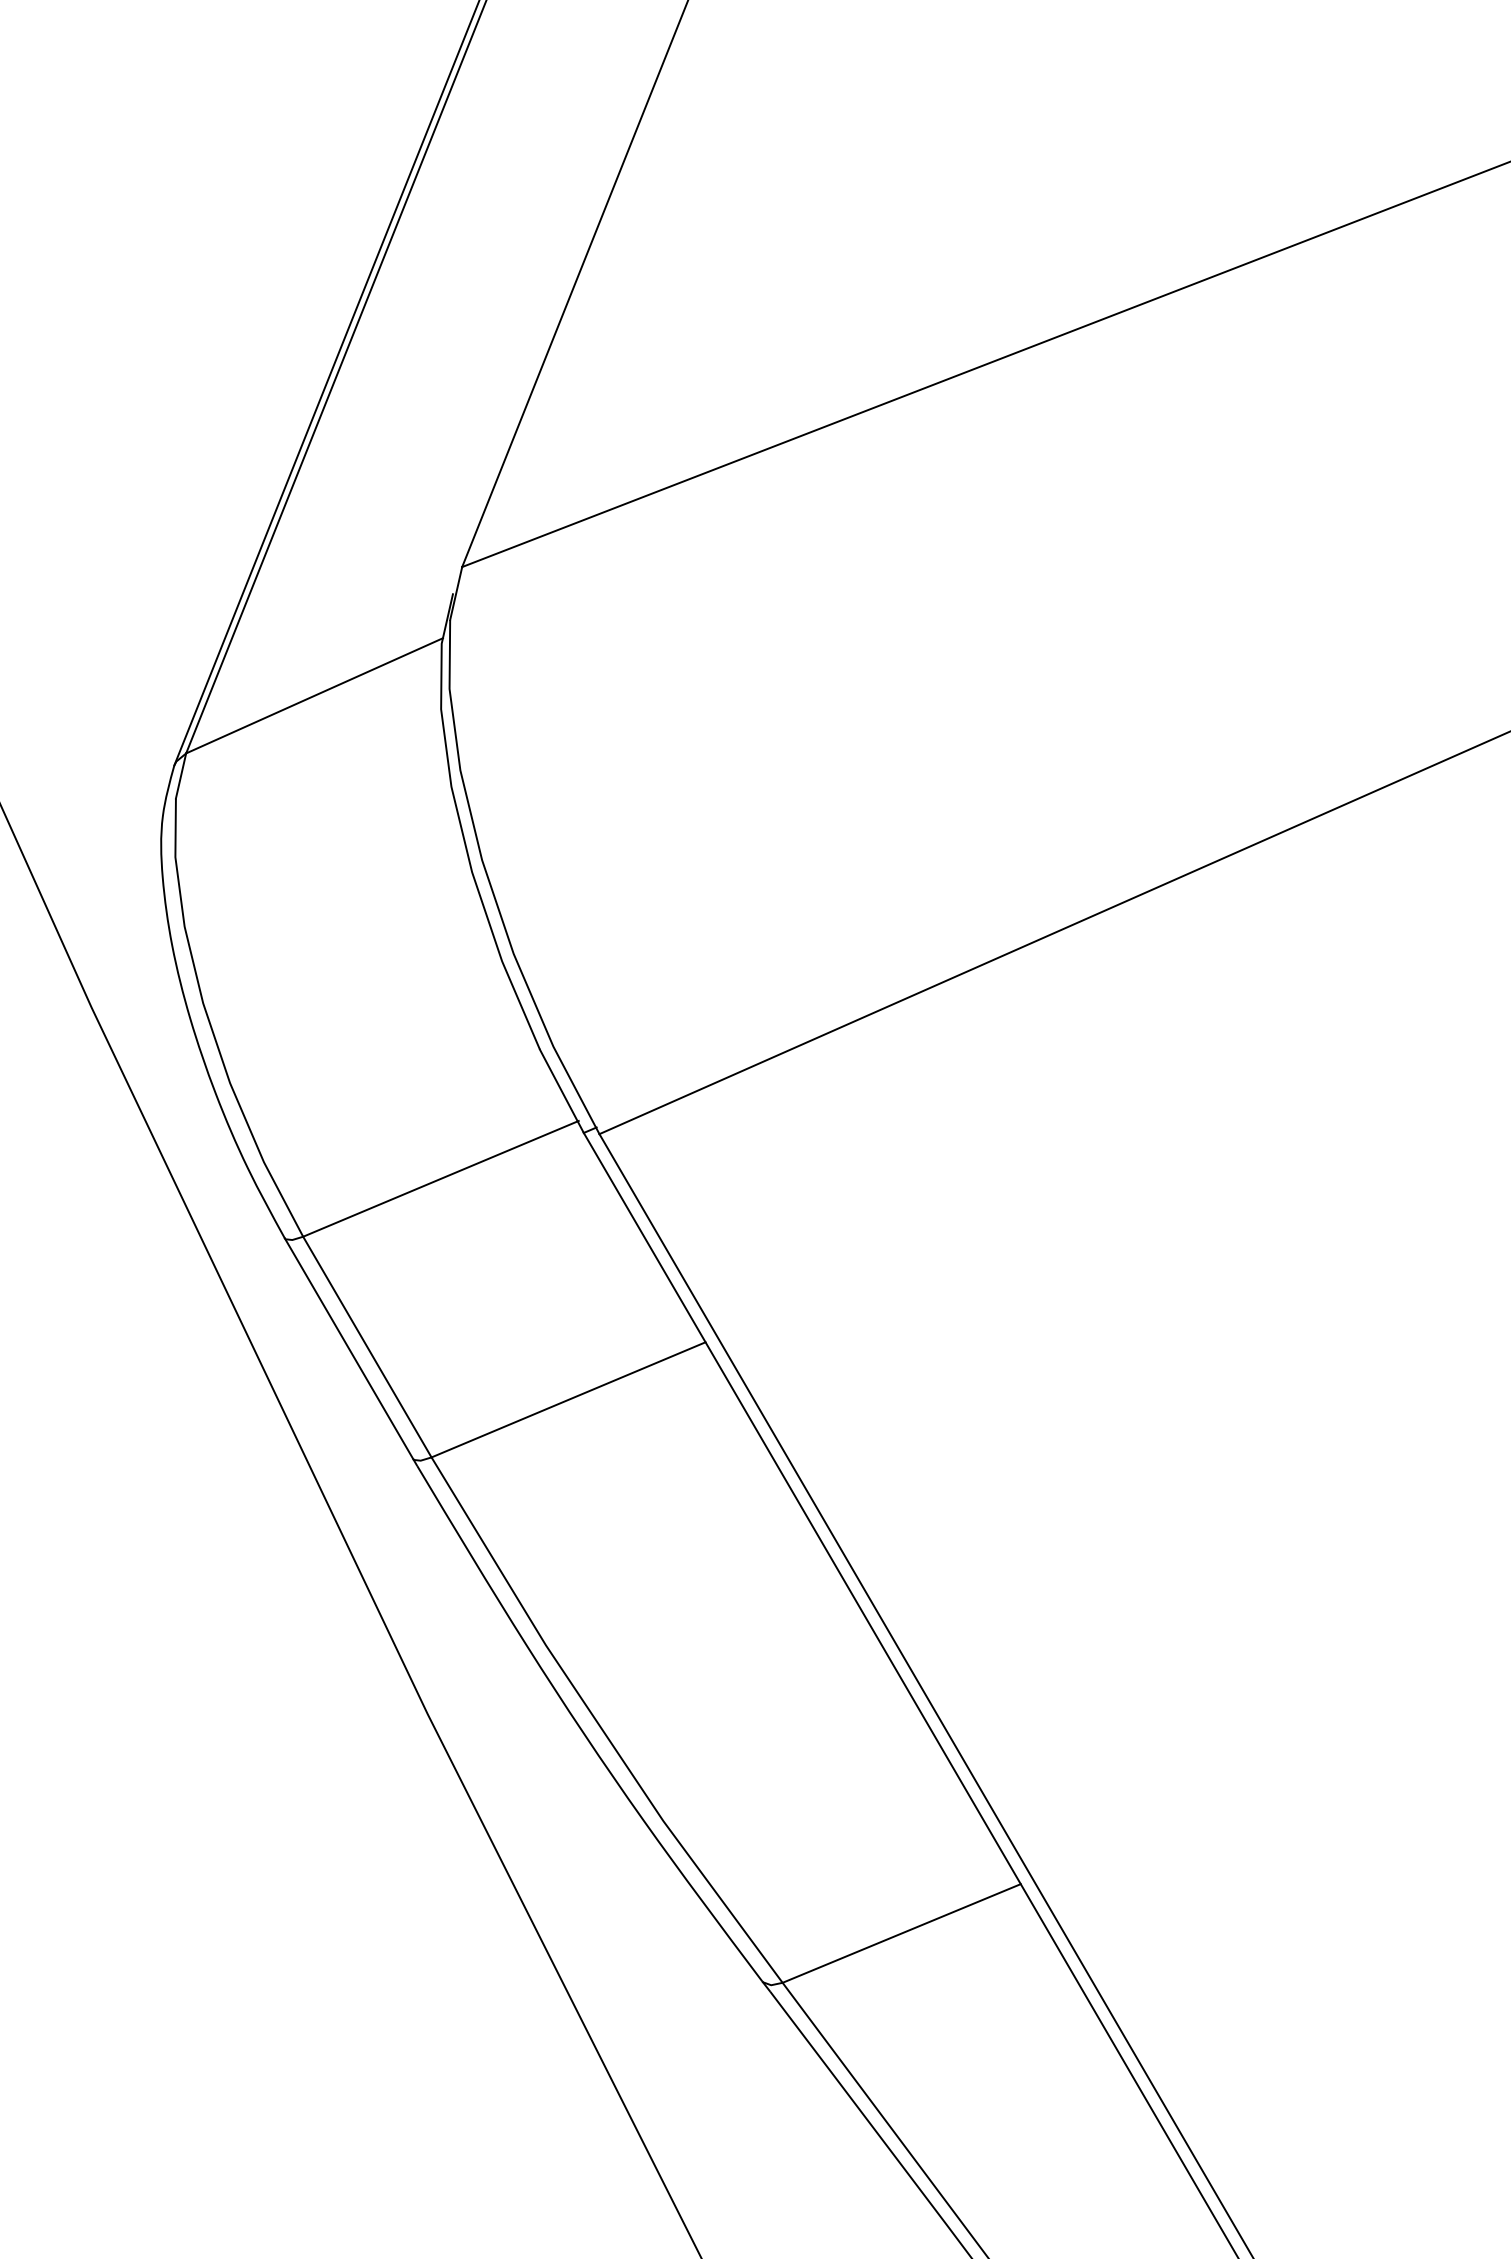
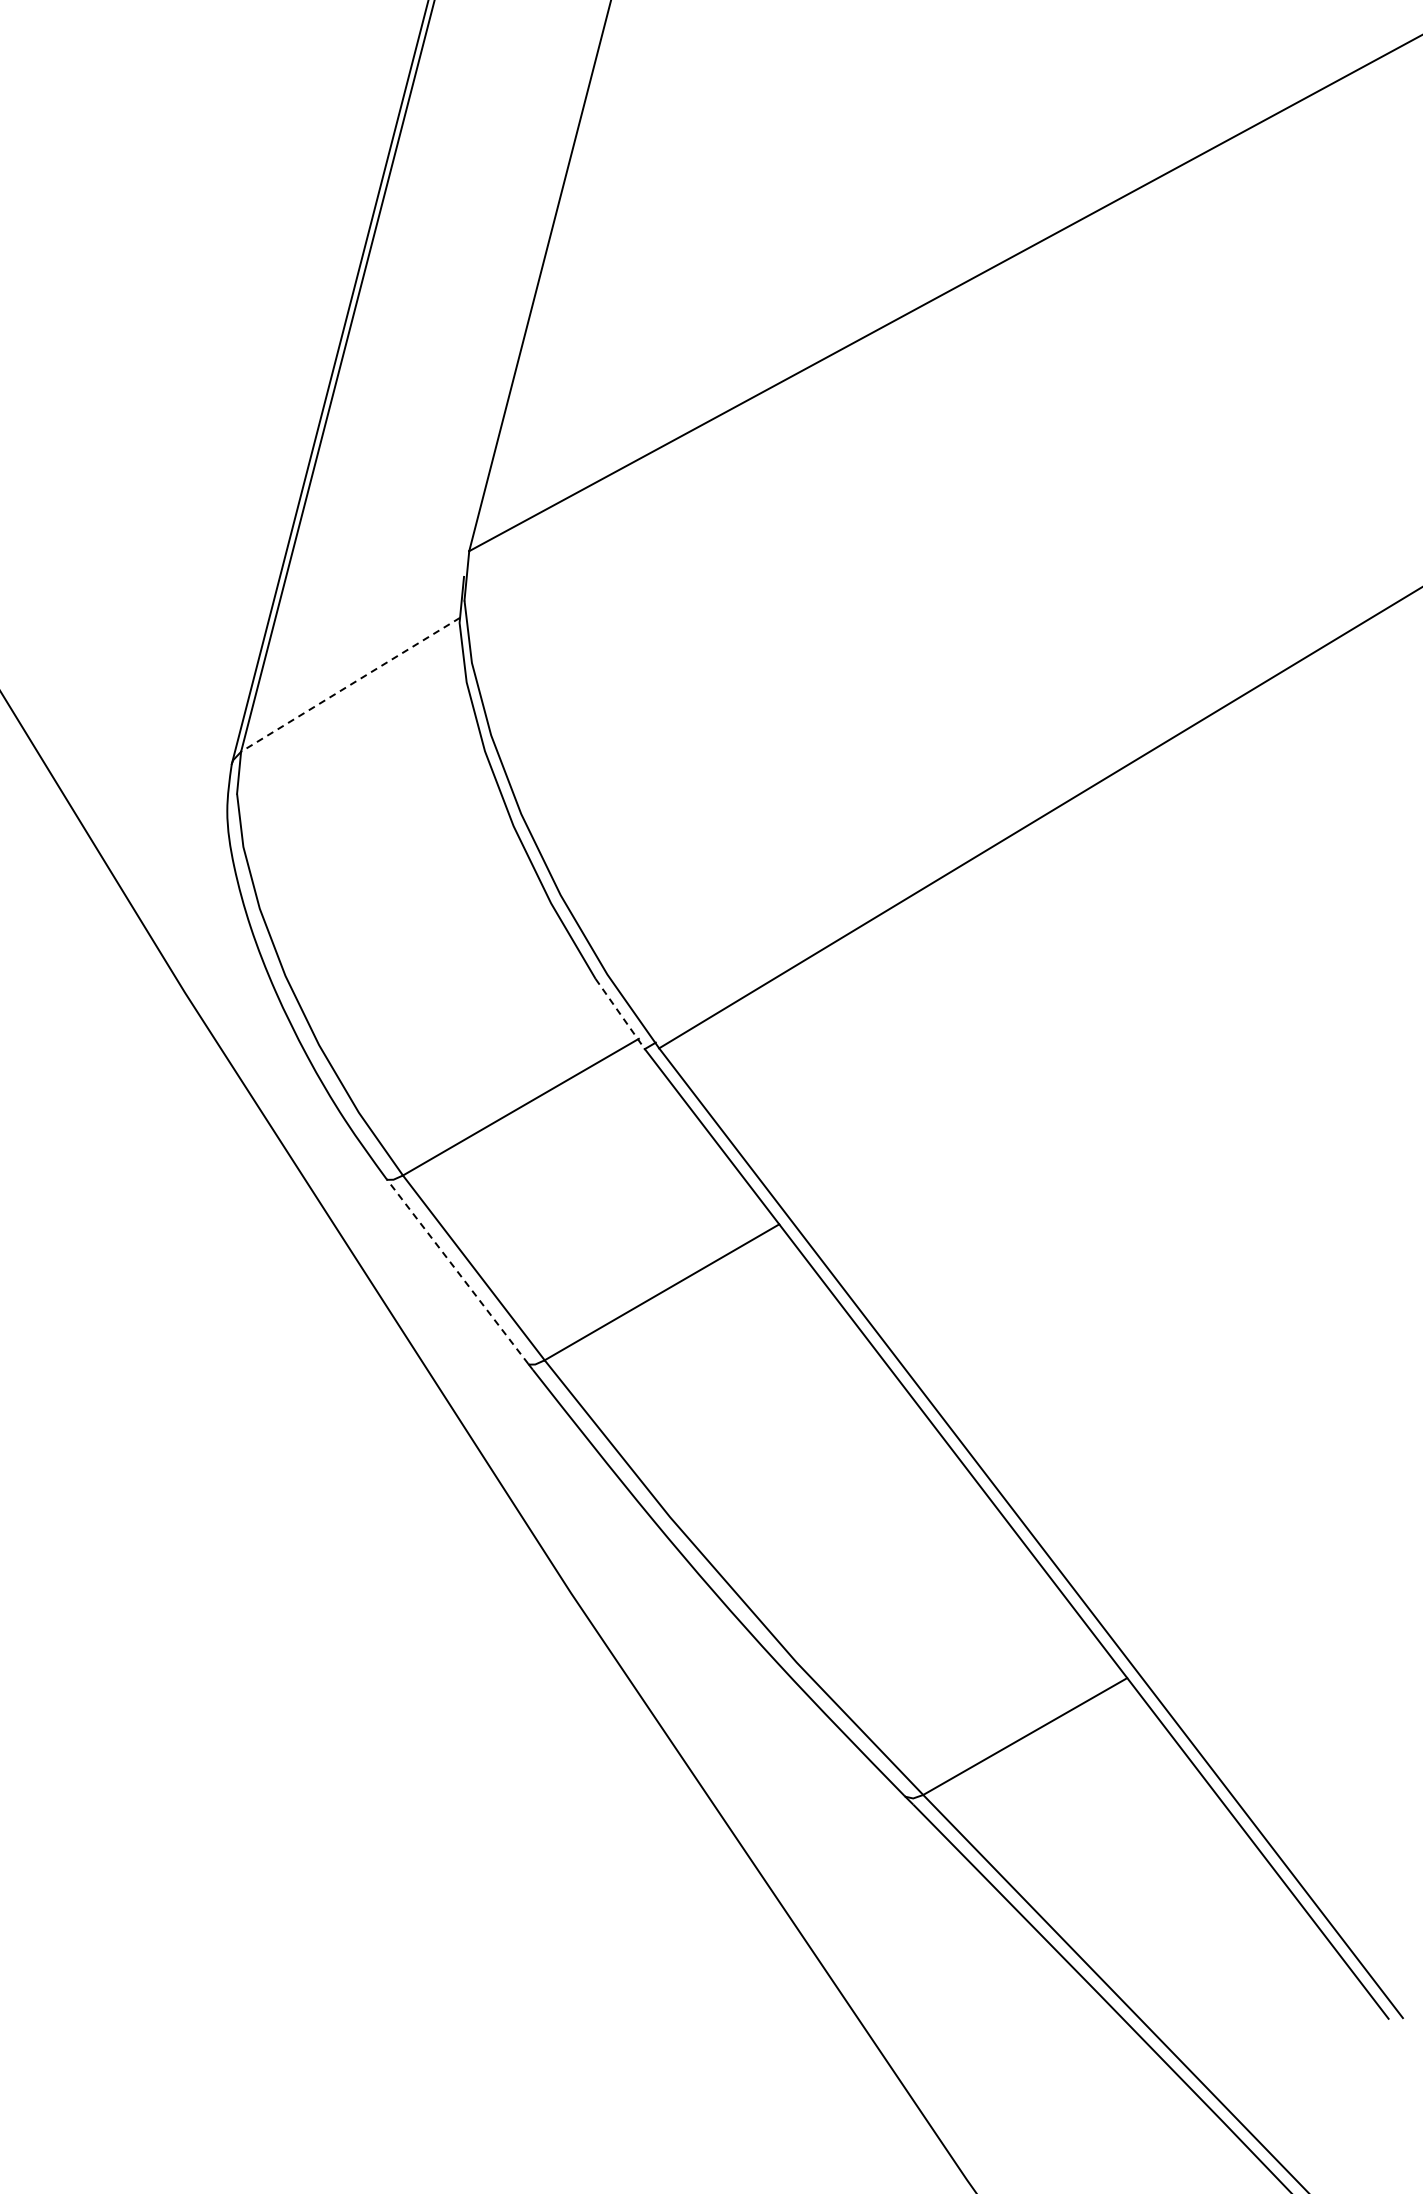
line: (314, 696) -> (350, 685), solid -> dashed
line: (562, 1091) -> (620, 1014), solid -> dashed
line: (349, 1348) -> (457, 1271), solid -> dashed

